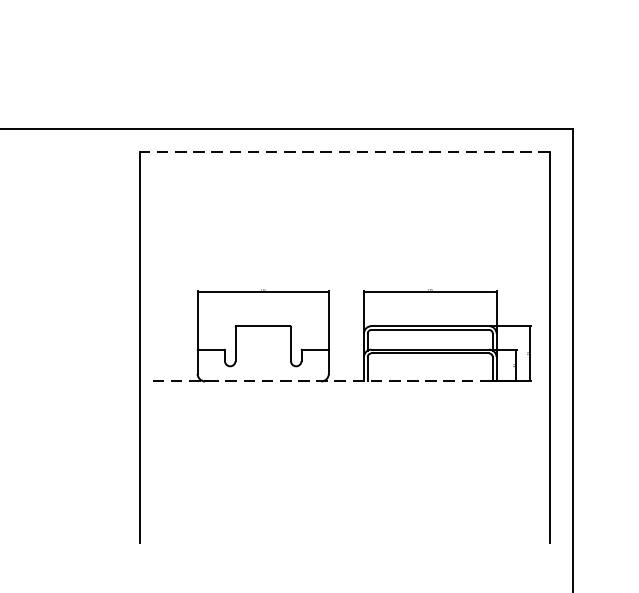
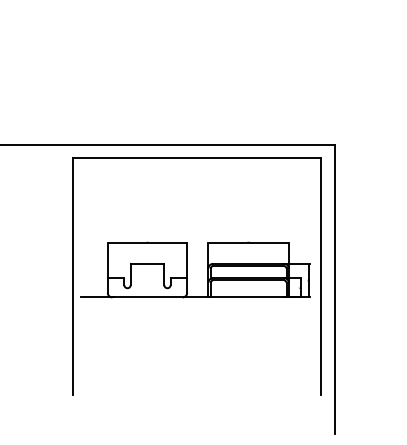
line: (344, 152) -> (196, 158), dashed -> solid
line: (329, 381) -> (187, 297), dashed -> solid

